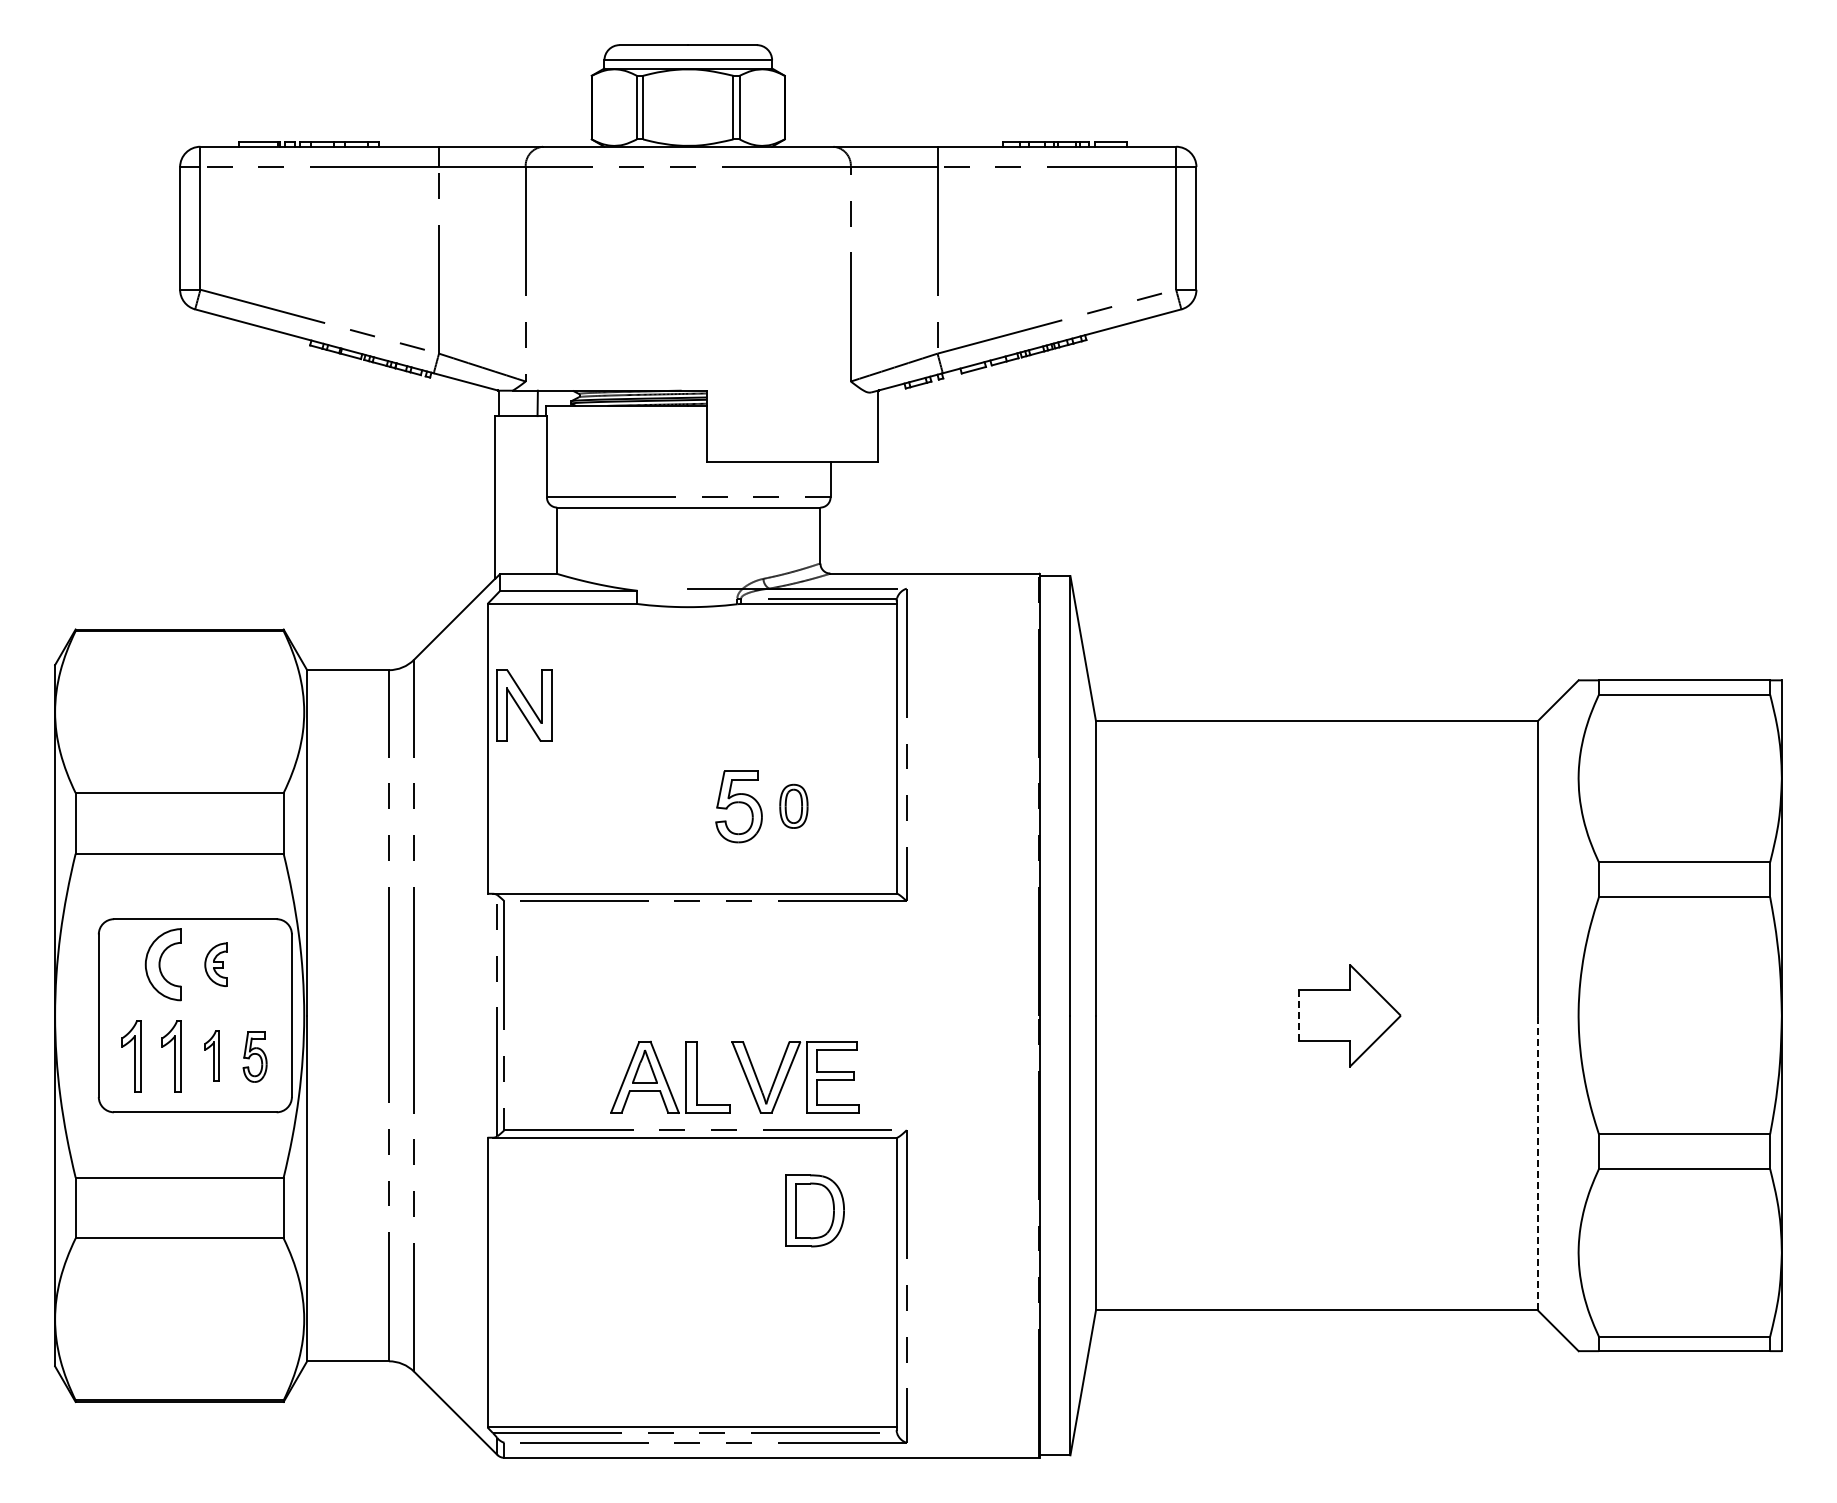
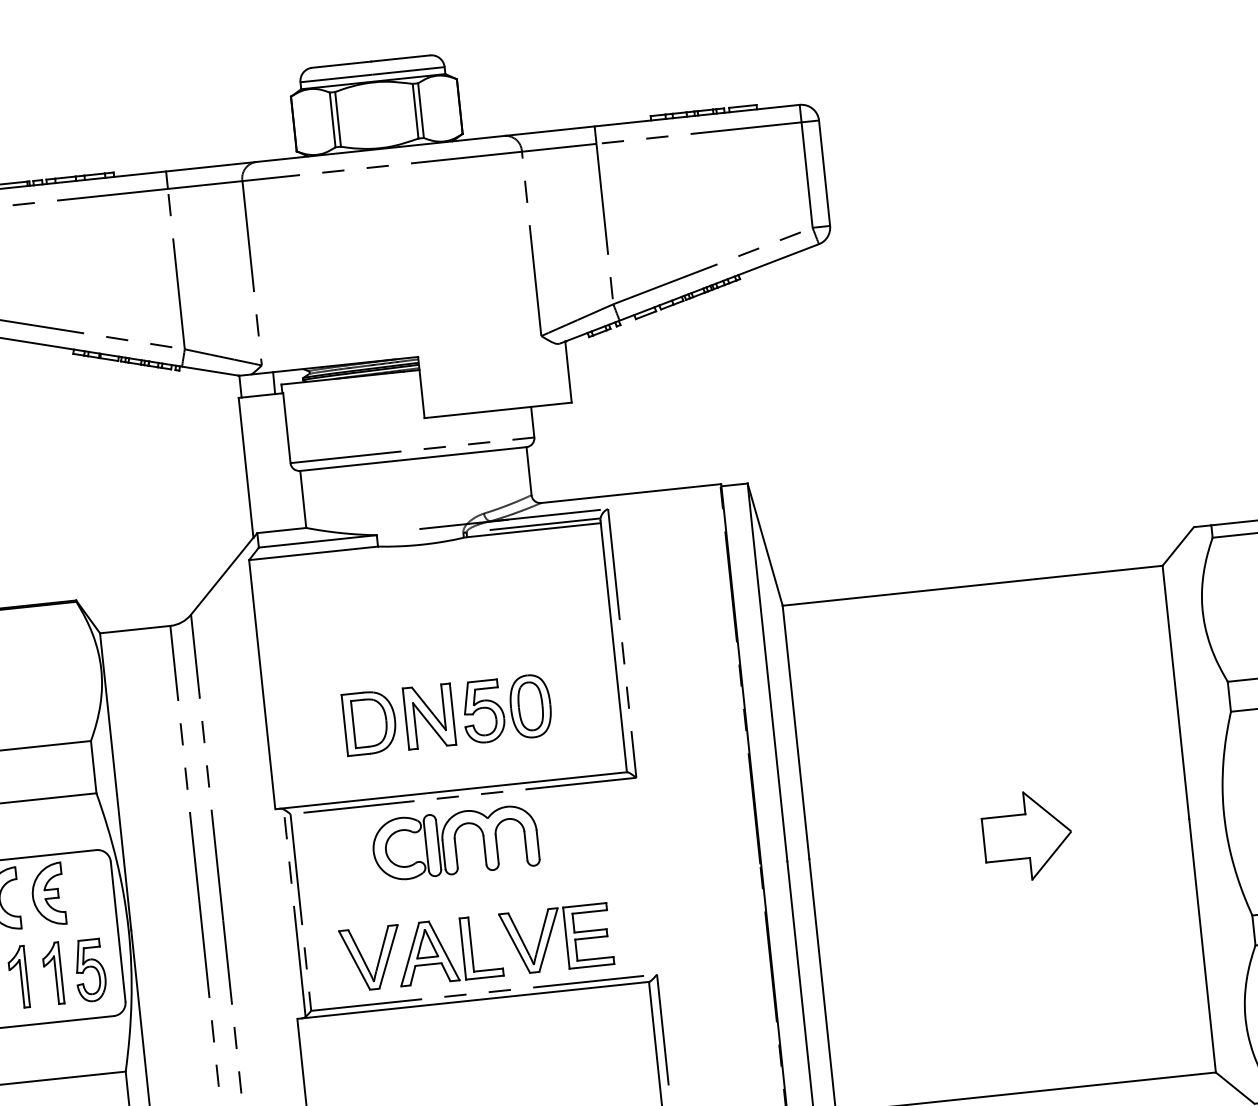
part: (524, 705) -> (429, 716), moved
part: (793, 806) -> (530, 706), size x1.67
part: (690, 954) -> (455, 843), added
part: (215, 964) -> (47, 894), size x1.67
line: (1299, 1015) -> (984, 840), dashed -> solid
part: (211, 1056) -> (52, 974), size x1.43
part: (254, 1056) -> (89, 970), size x1.43
part: (572, 1079) -> (365, 961), added
line: (1537, 1162) -> (1202, 945), dashed -> solid
part: (814, 1210) -> (369, 722), moved

